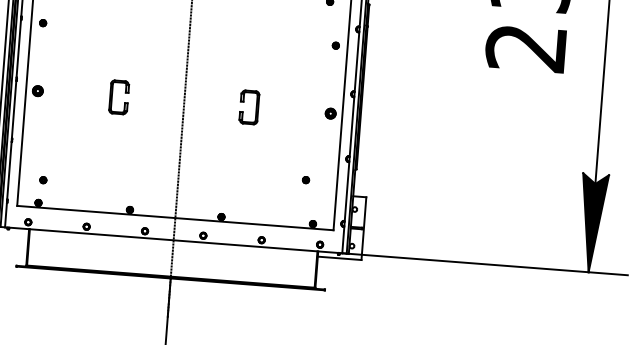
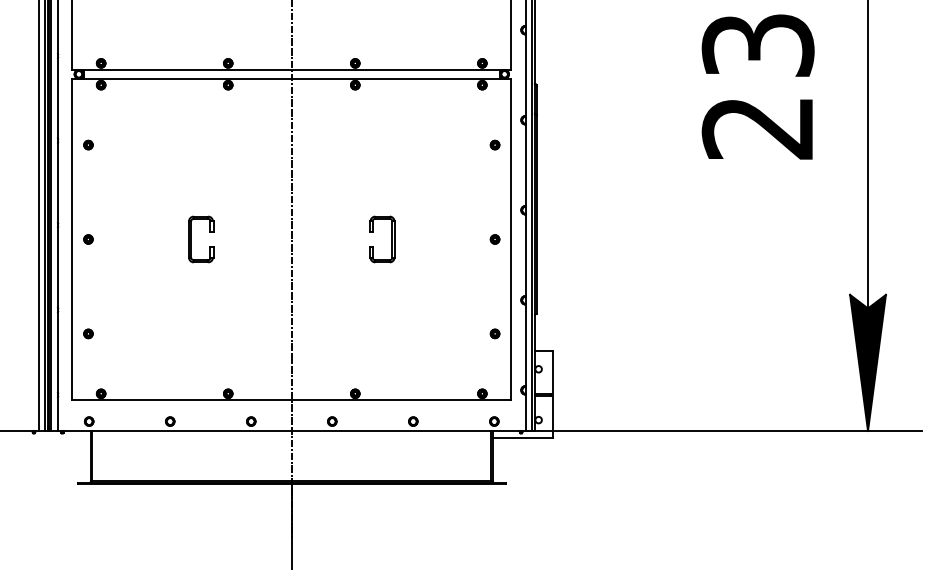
part: (37, 91) -> (88, 239), size x0.62
part: (330, 113) -> (494, 239), size x0.62
part: (43, 179) -> (88, 333), moved
part: (305, 179) -> (494, 333), moved

